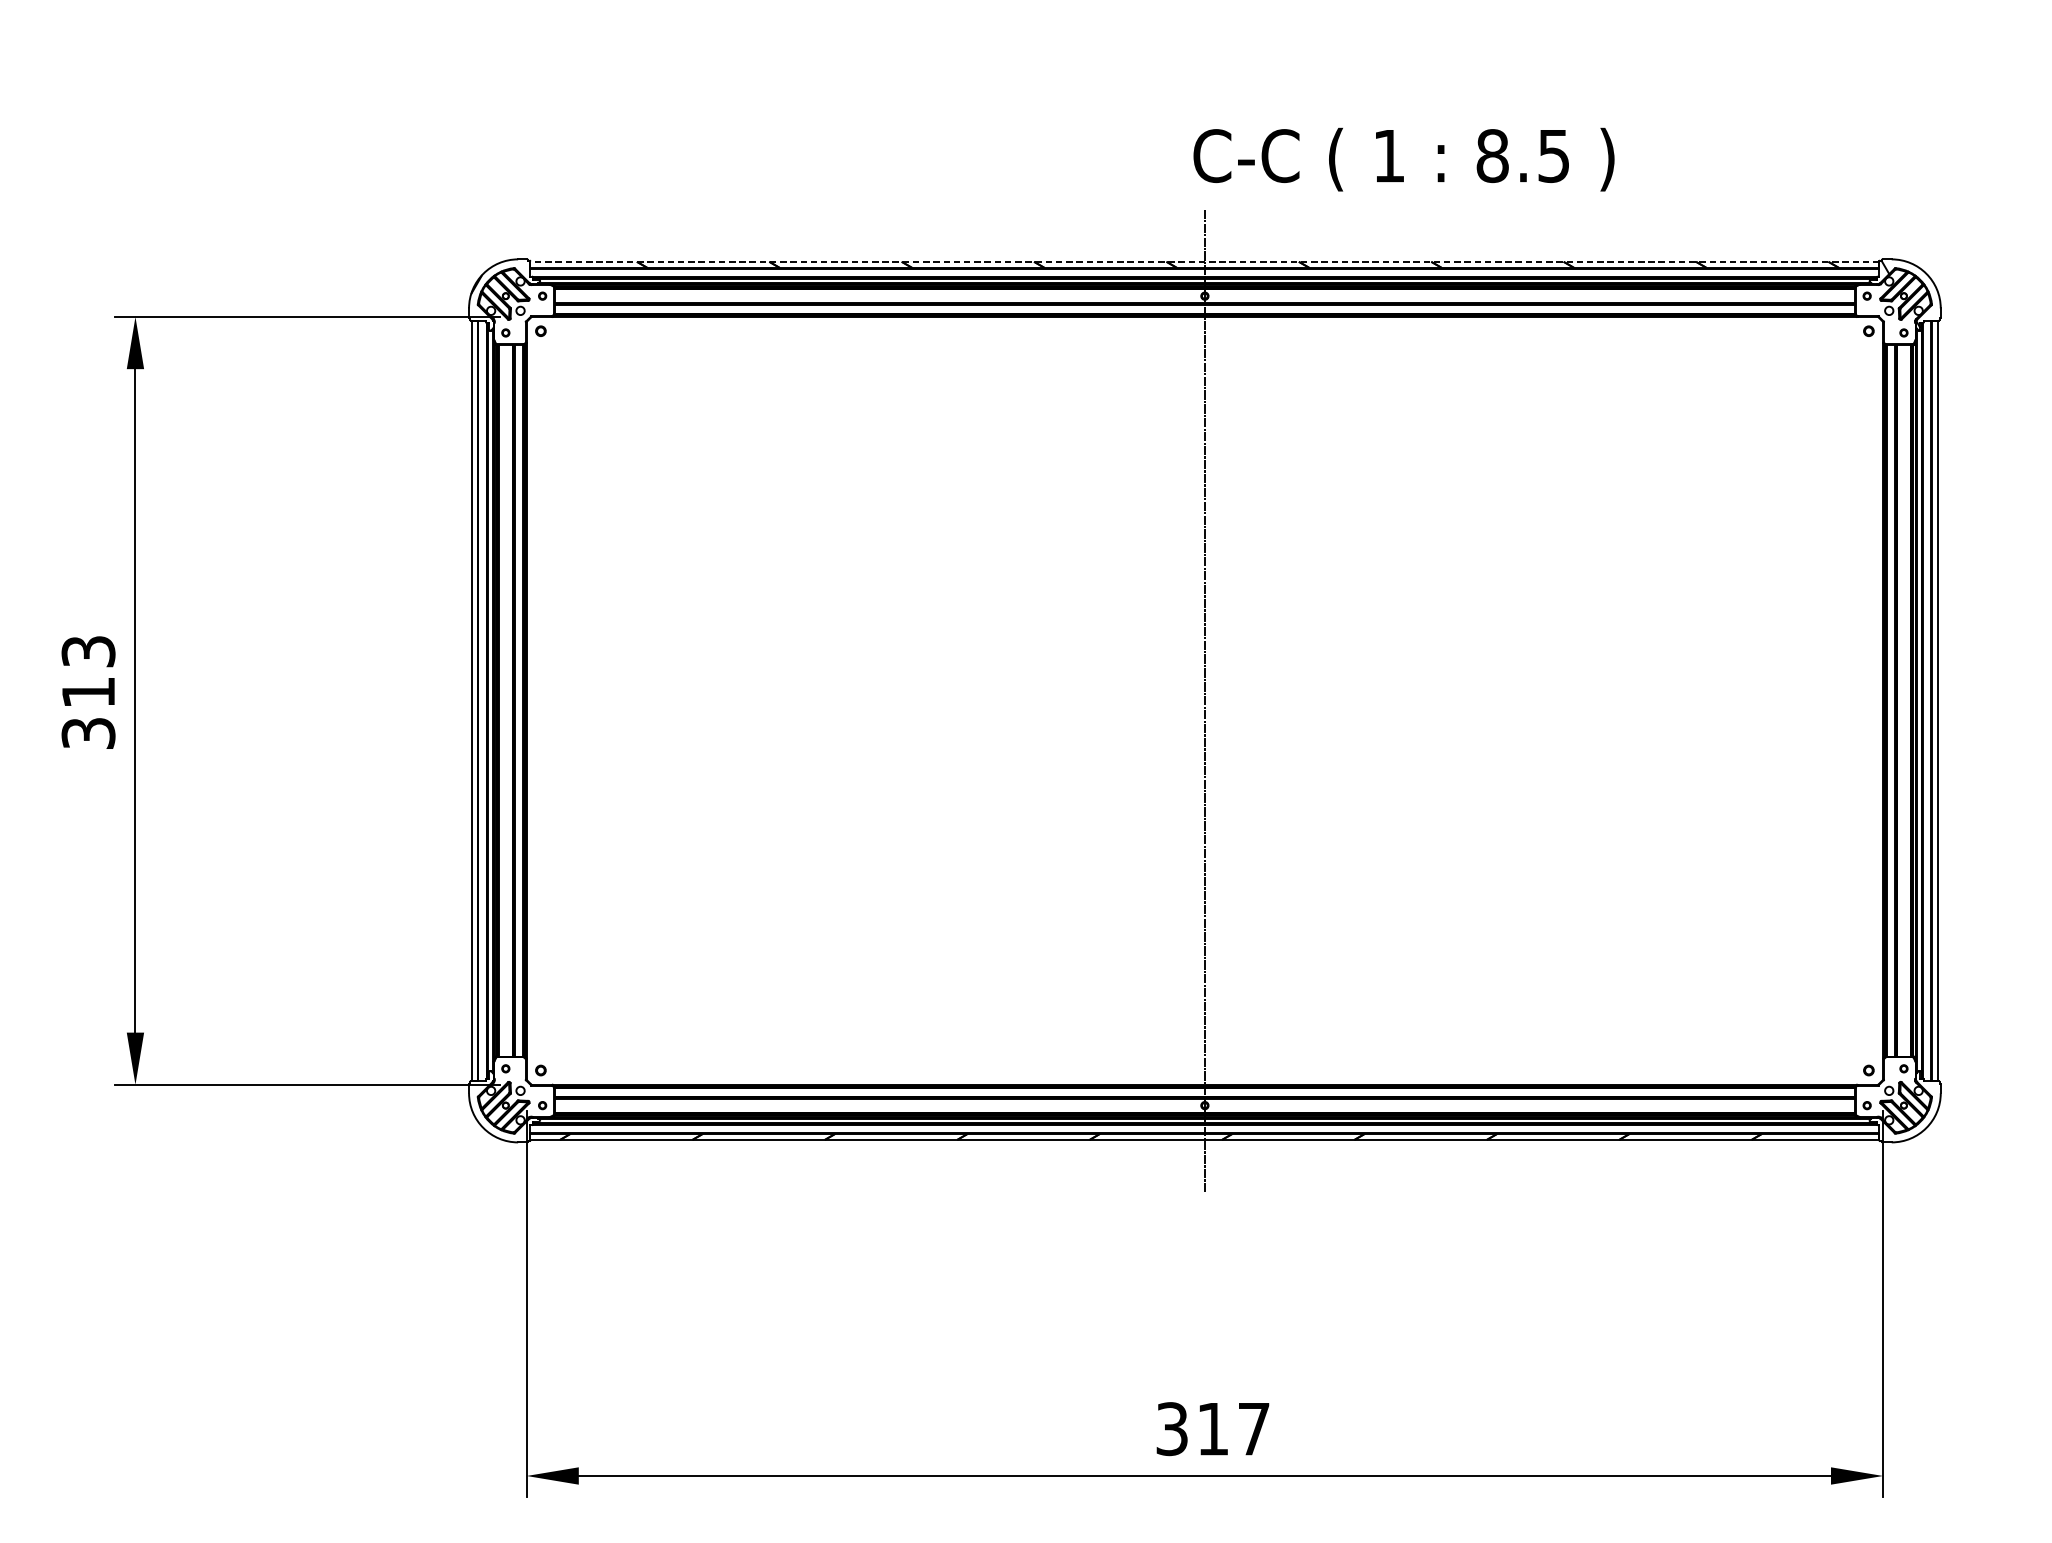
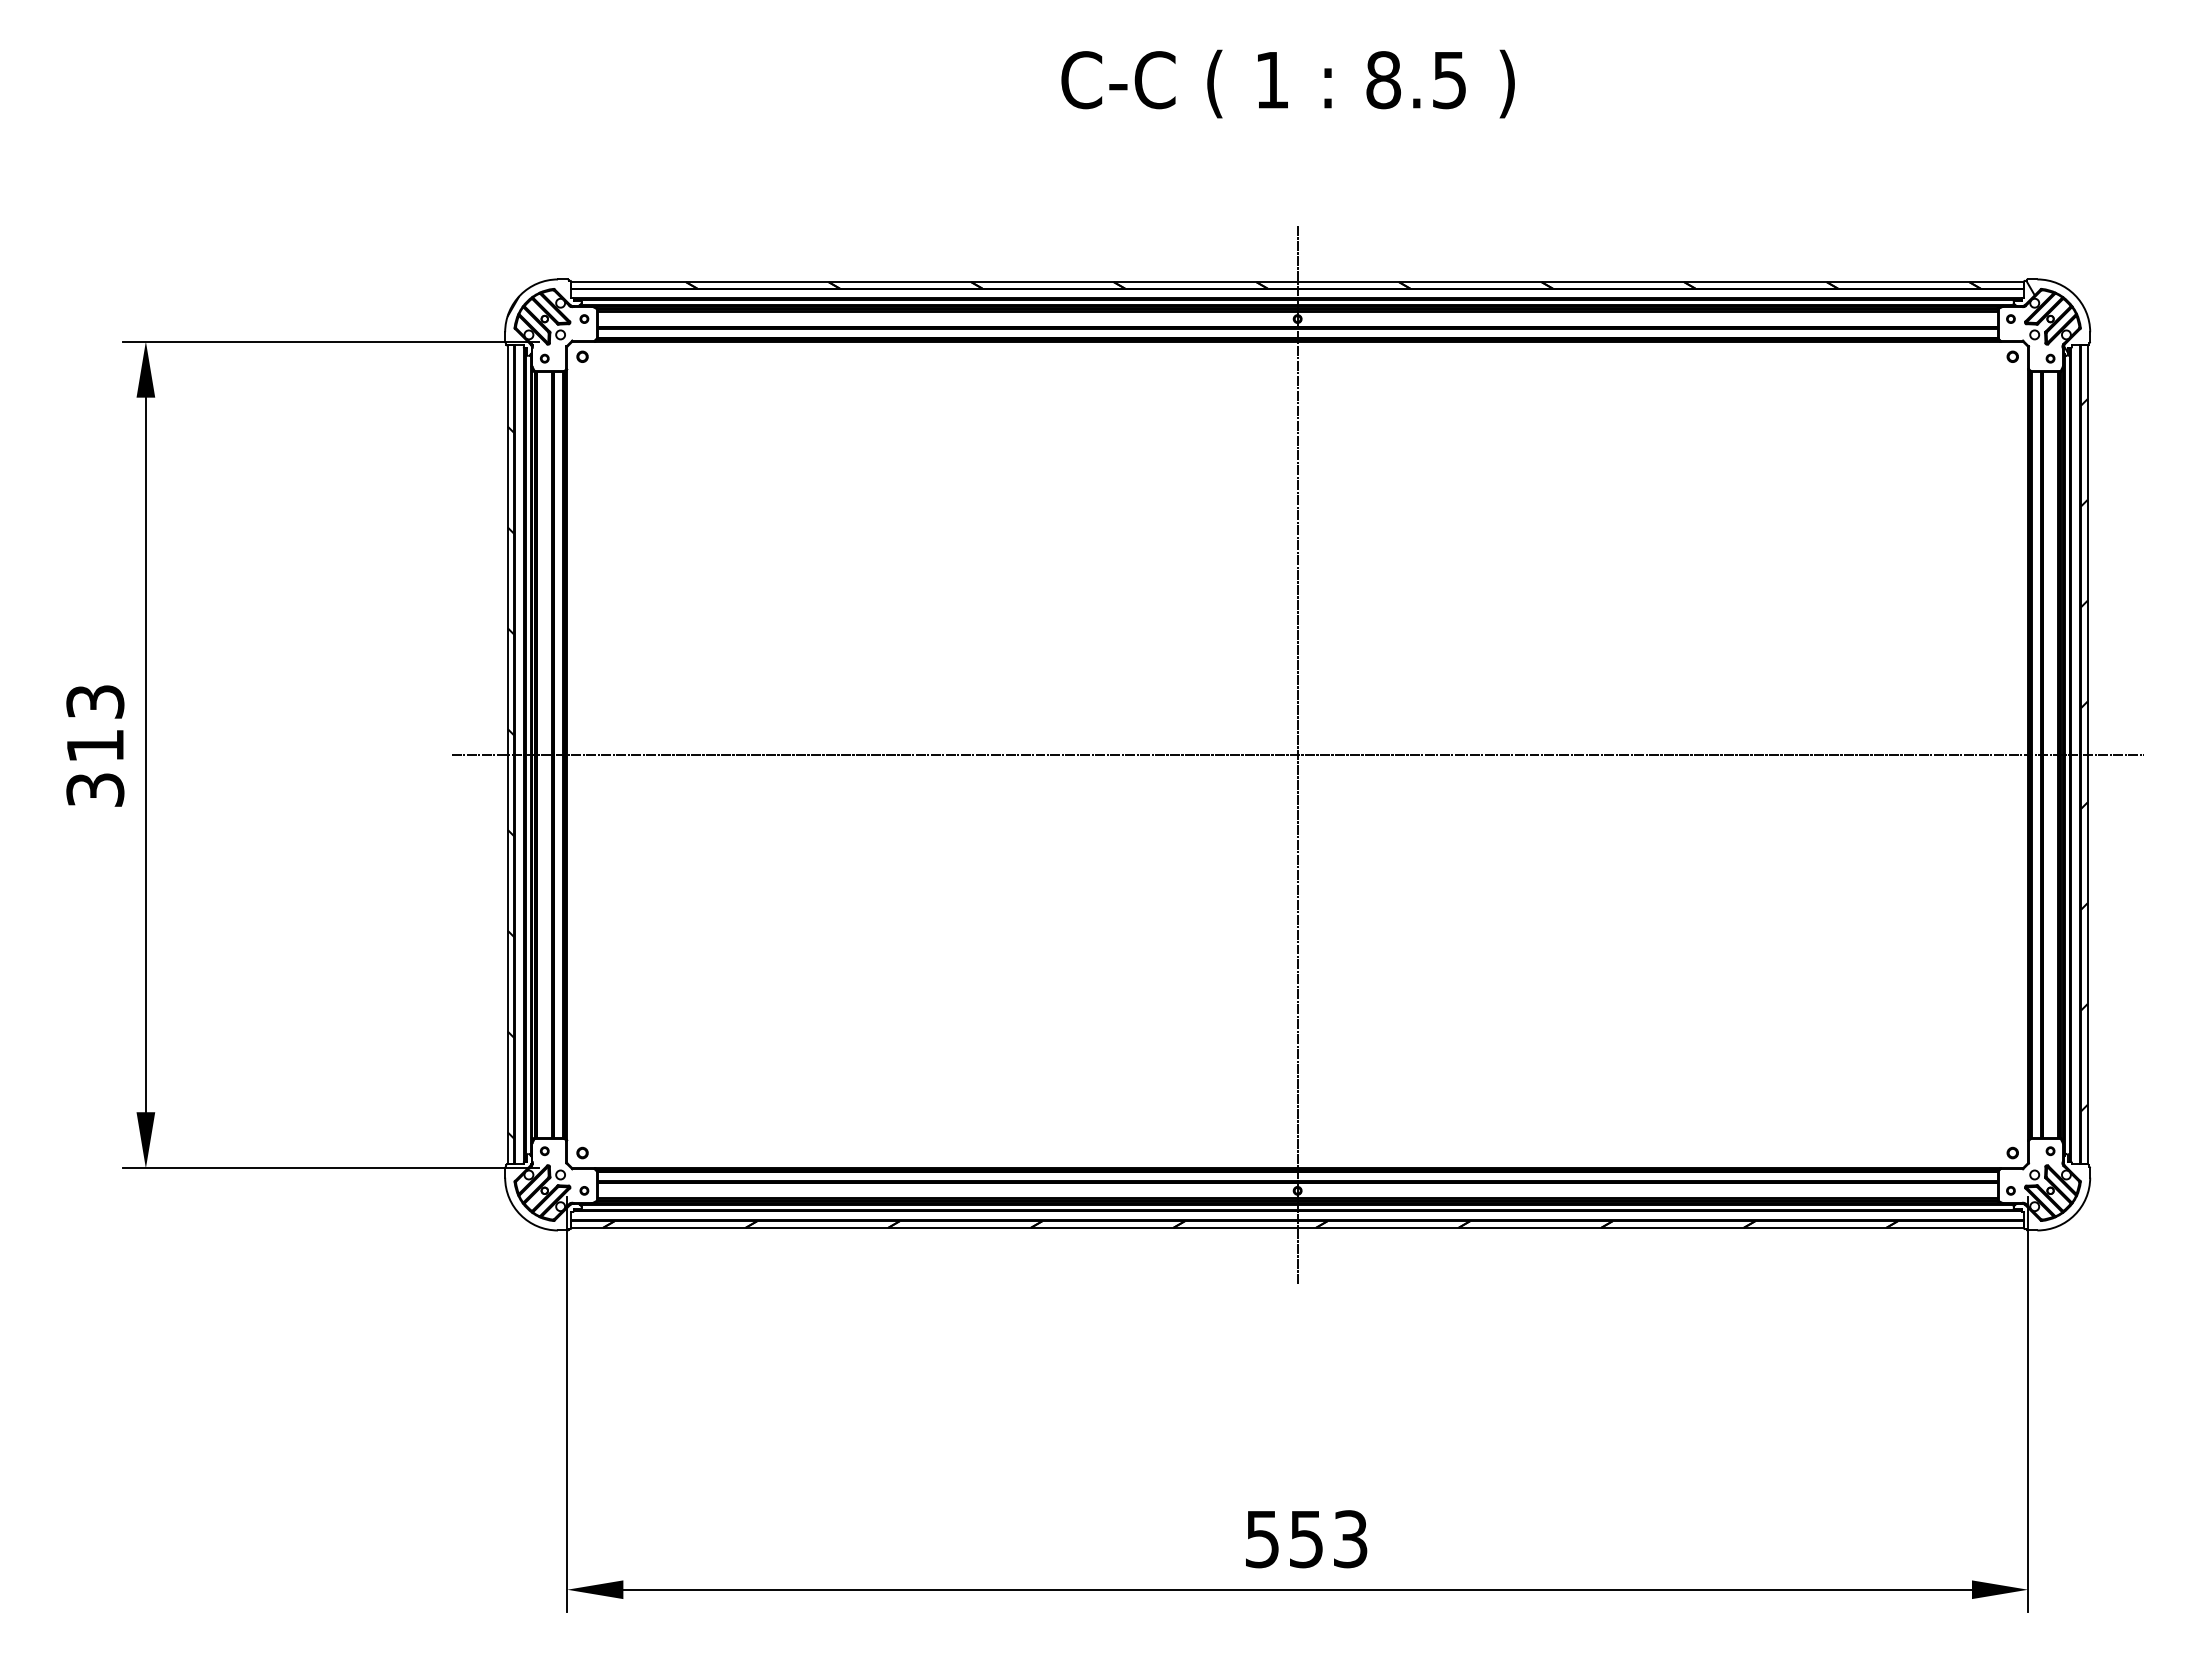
text: (1403, 159) -> (1287, 83), moved
line: (1204, 262) -> (1297, 282), dashed -> solid
line: (1204, 700) -> (1297, 754), added
hatch: (1934, 701) -> (2083, 755), added
hatch: (474, 726) -> (510, 782), added
text: (1213, 1429) -> (1306, 1539), 317 -> 553

